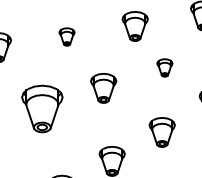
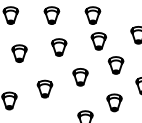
part: (67, 36) -> (59, 47), size x1.67
part: (163, 68) -> (115, 65), size x1.67
part: (41, 107) -> (44, 88), size x0.62

